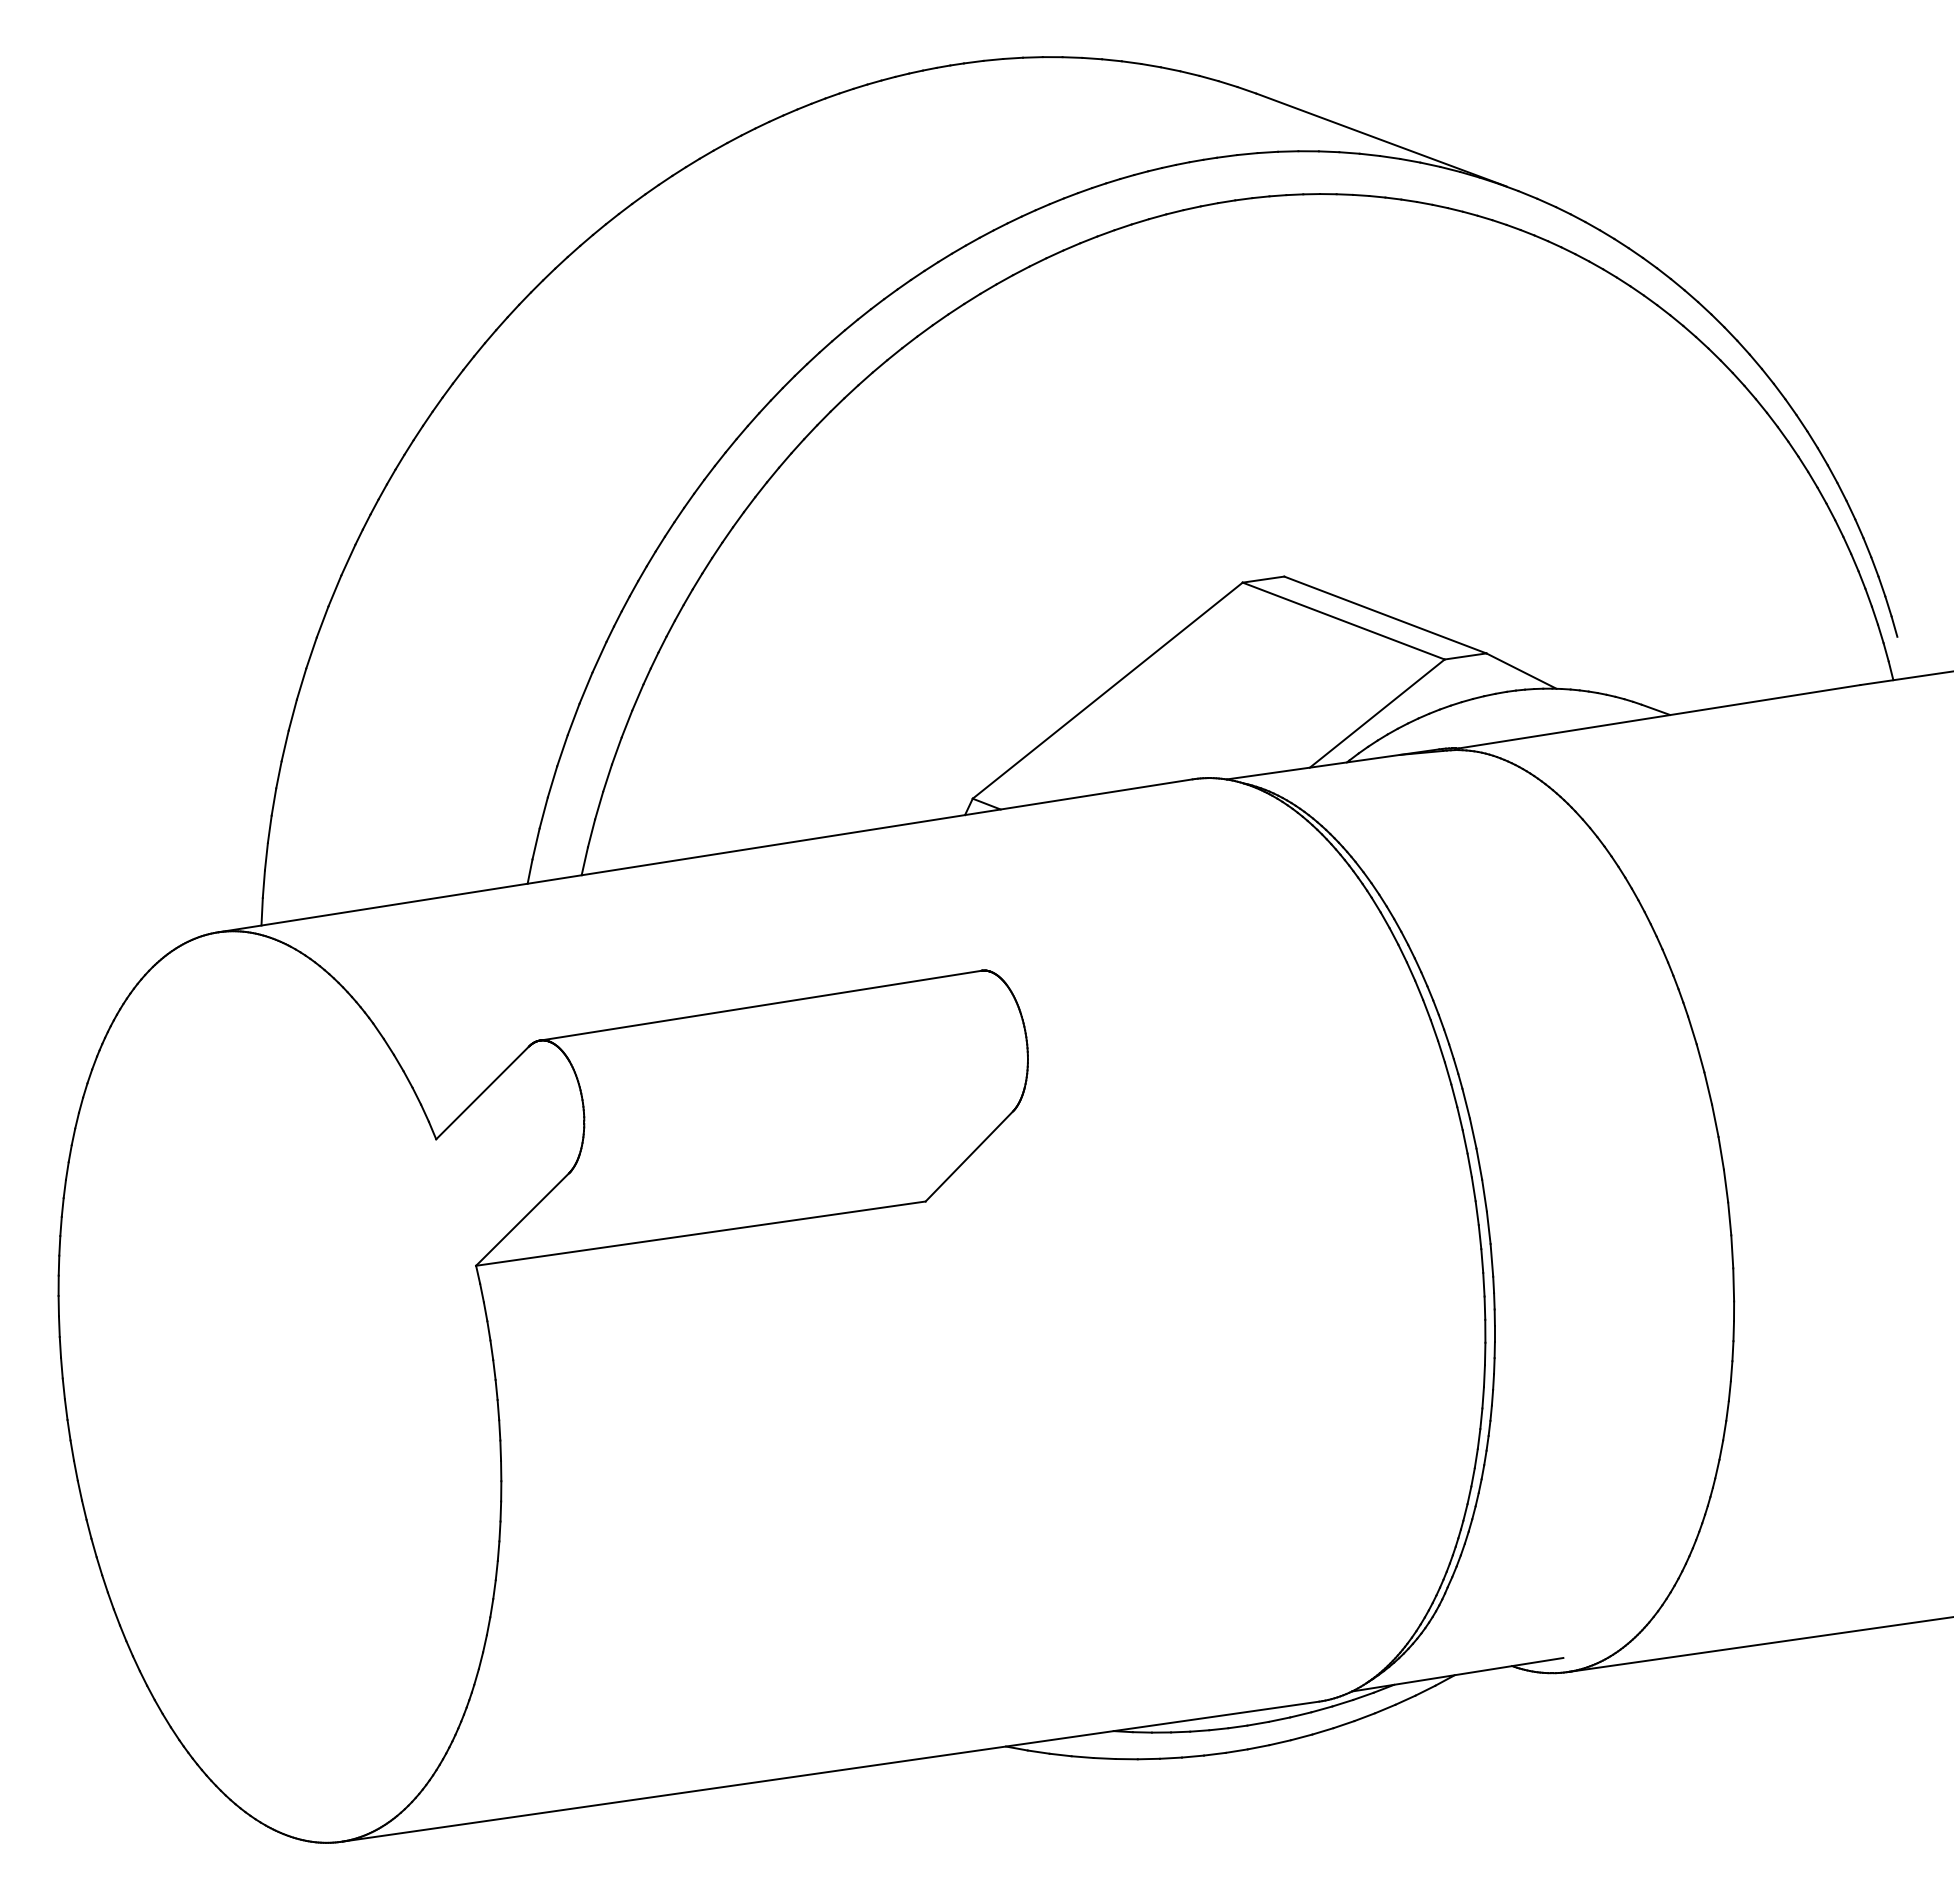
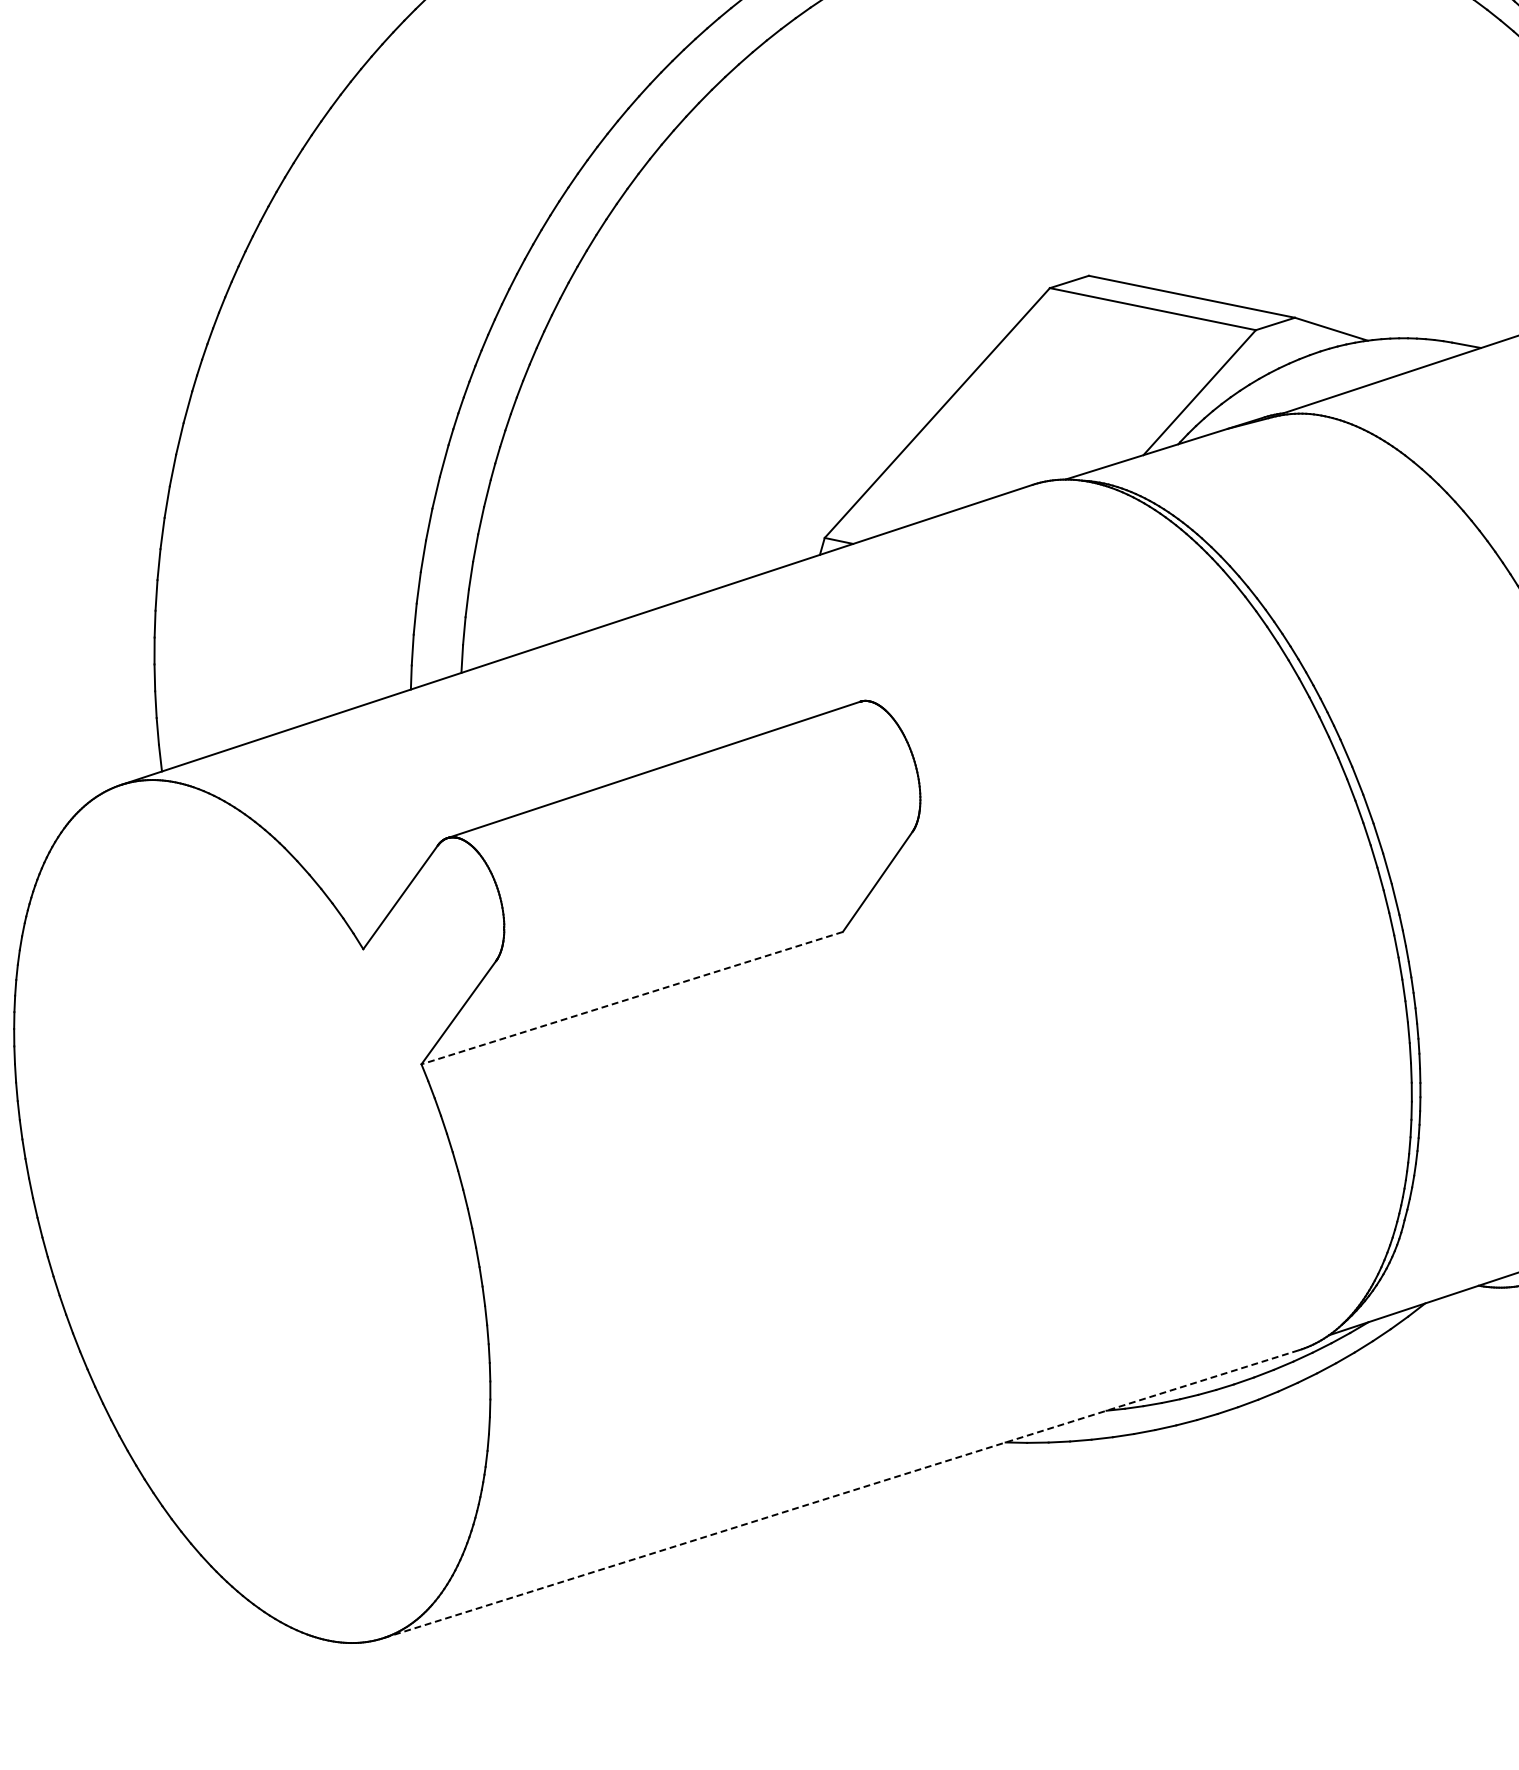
line: (700, 1233) -> (631, 998), solid -> dashed
line: (831, 1771) -> (842, 1493), solid -> dashed

